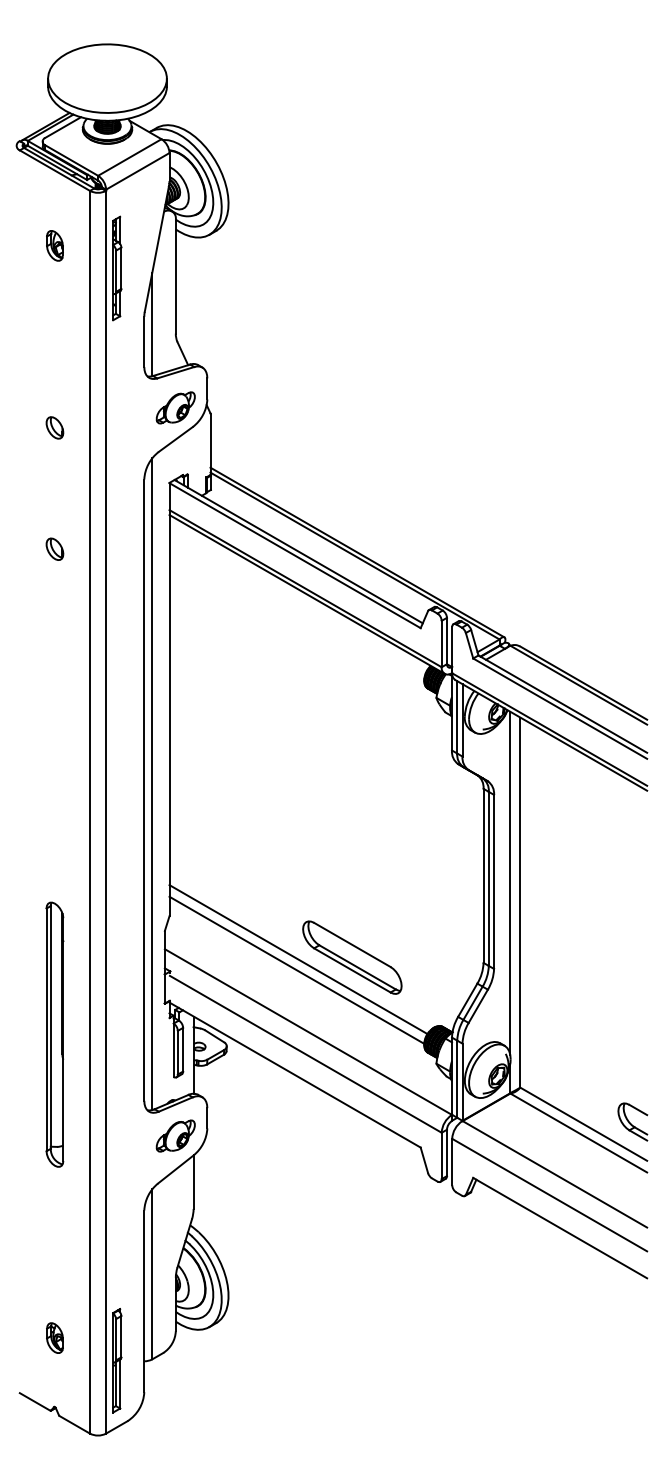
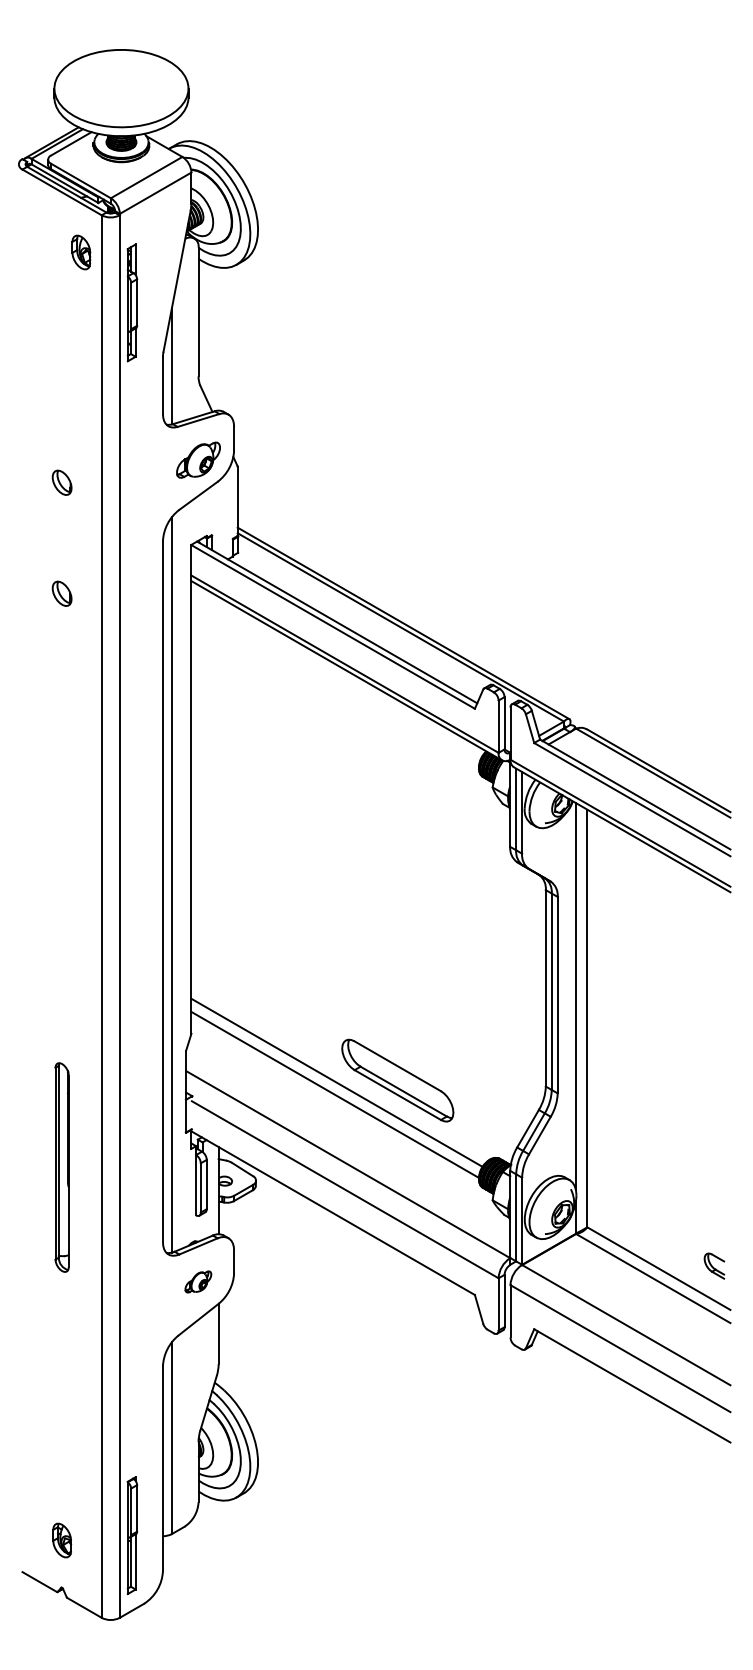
part: (54, 245) -> (80, 252), moved
part: (54, 548) -> (61, 592), moved
part: (54, 1034) -> (61, 1167), size x0.7
part: (632, 1121) -> (713, 1265), size x0.6
part: (175, 1135) -> (198, 1281), size x0.6
part: (54, 1337) -> (61, 1539), moved

